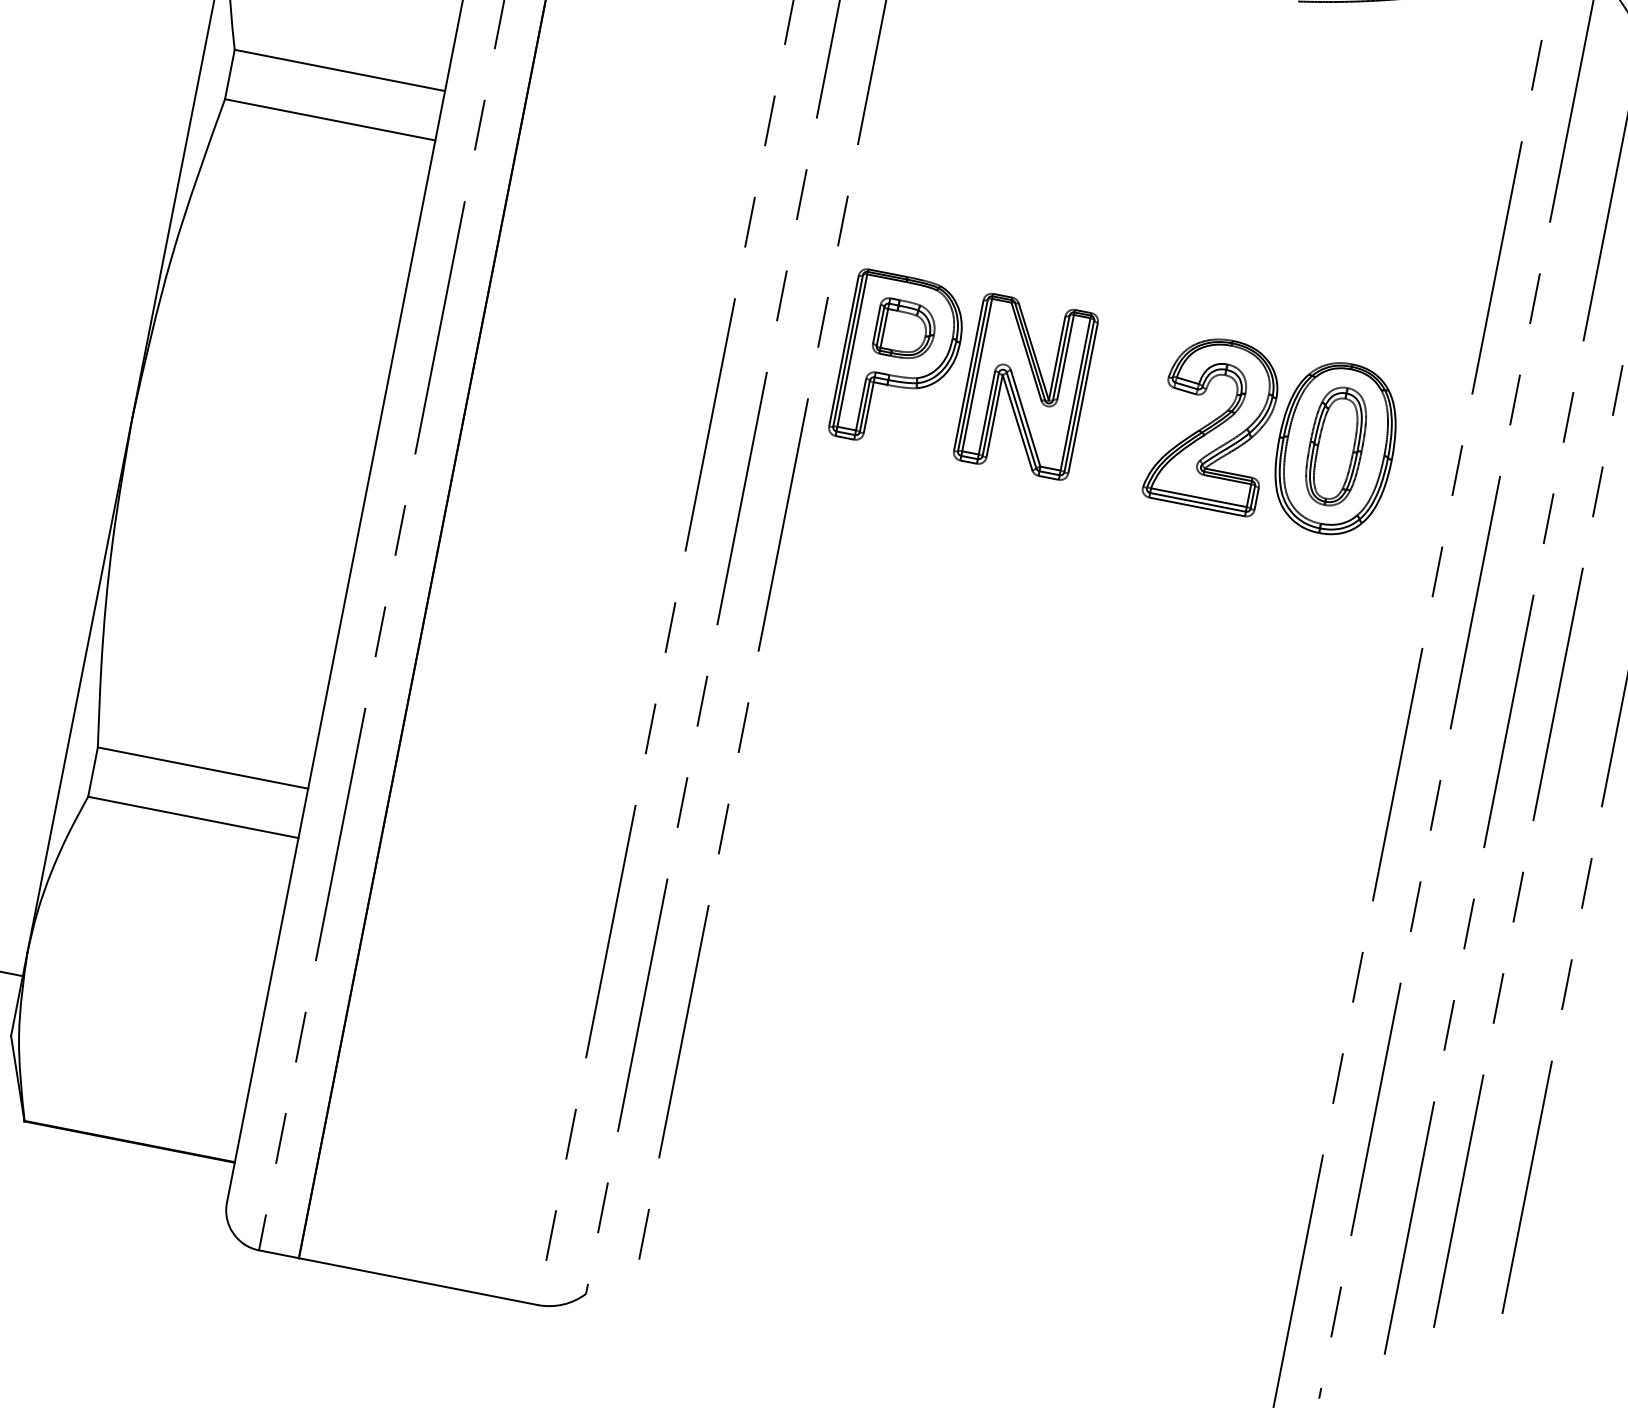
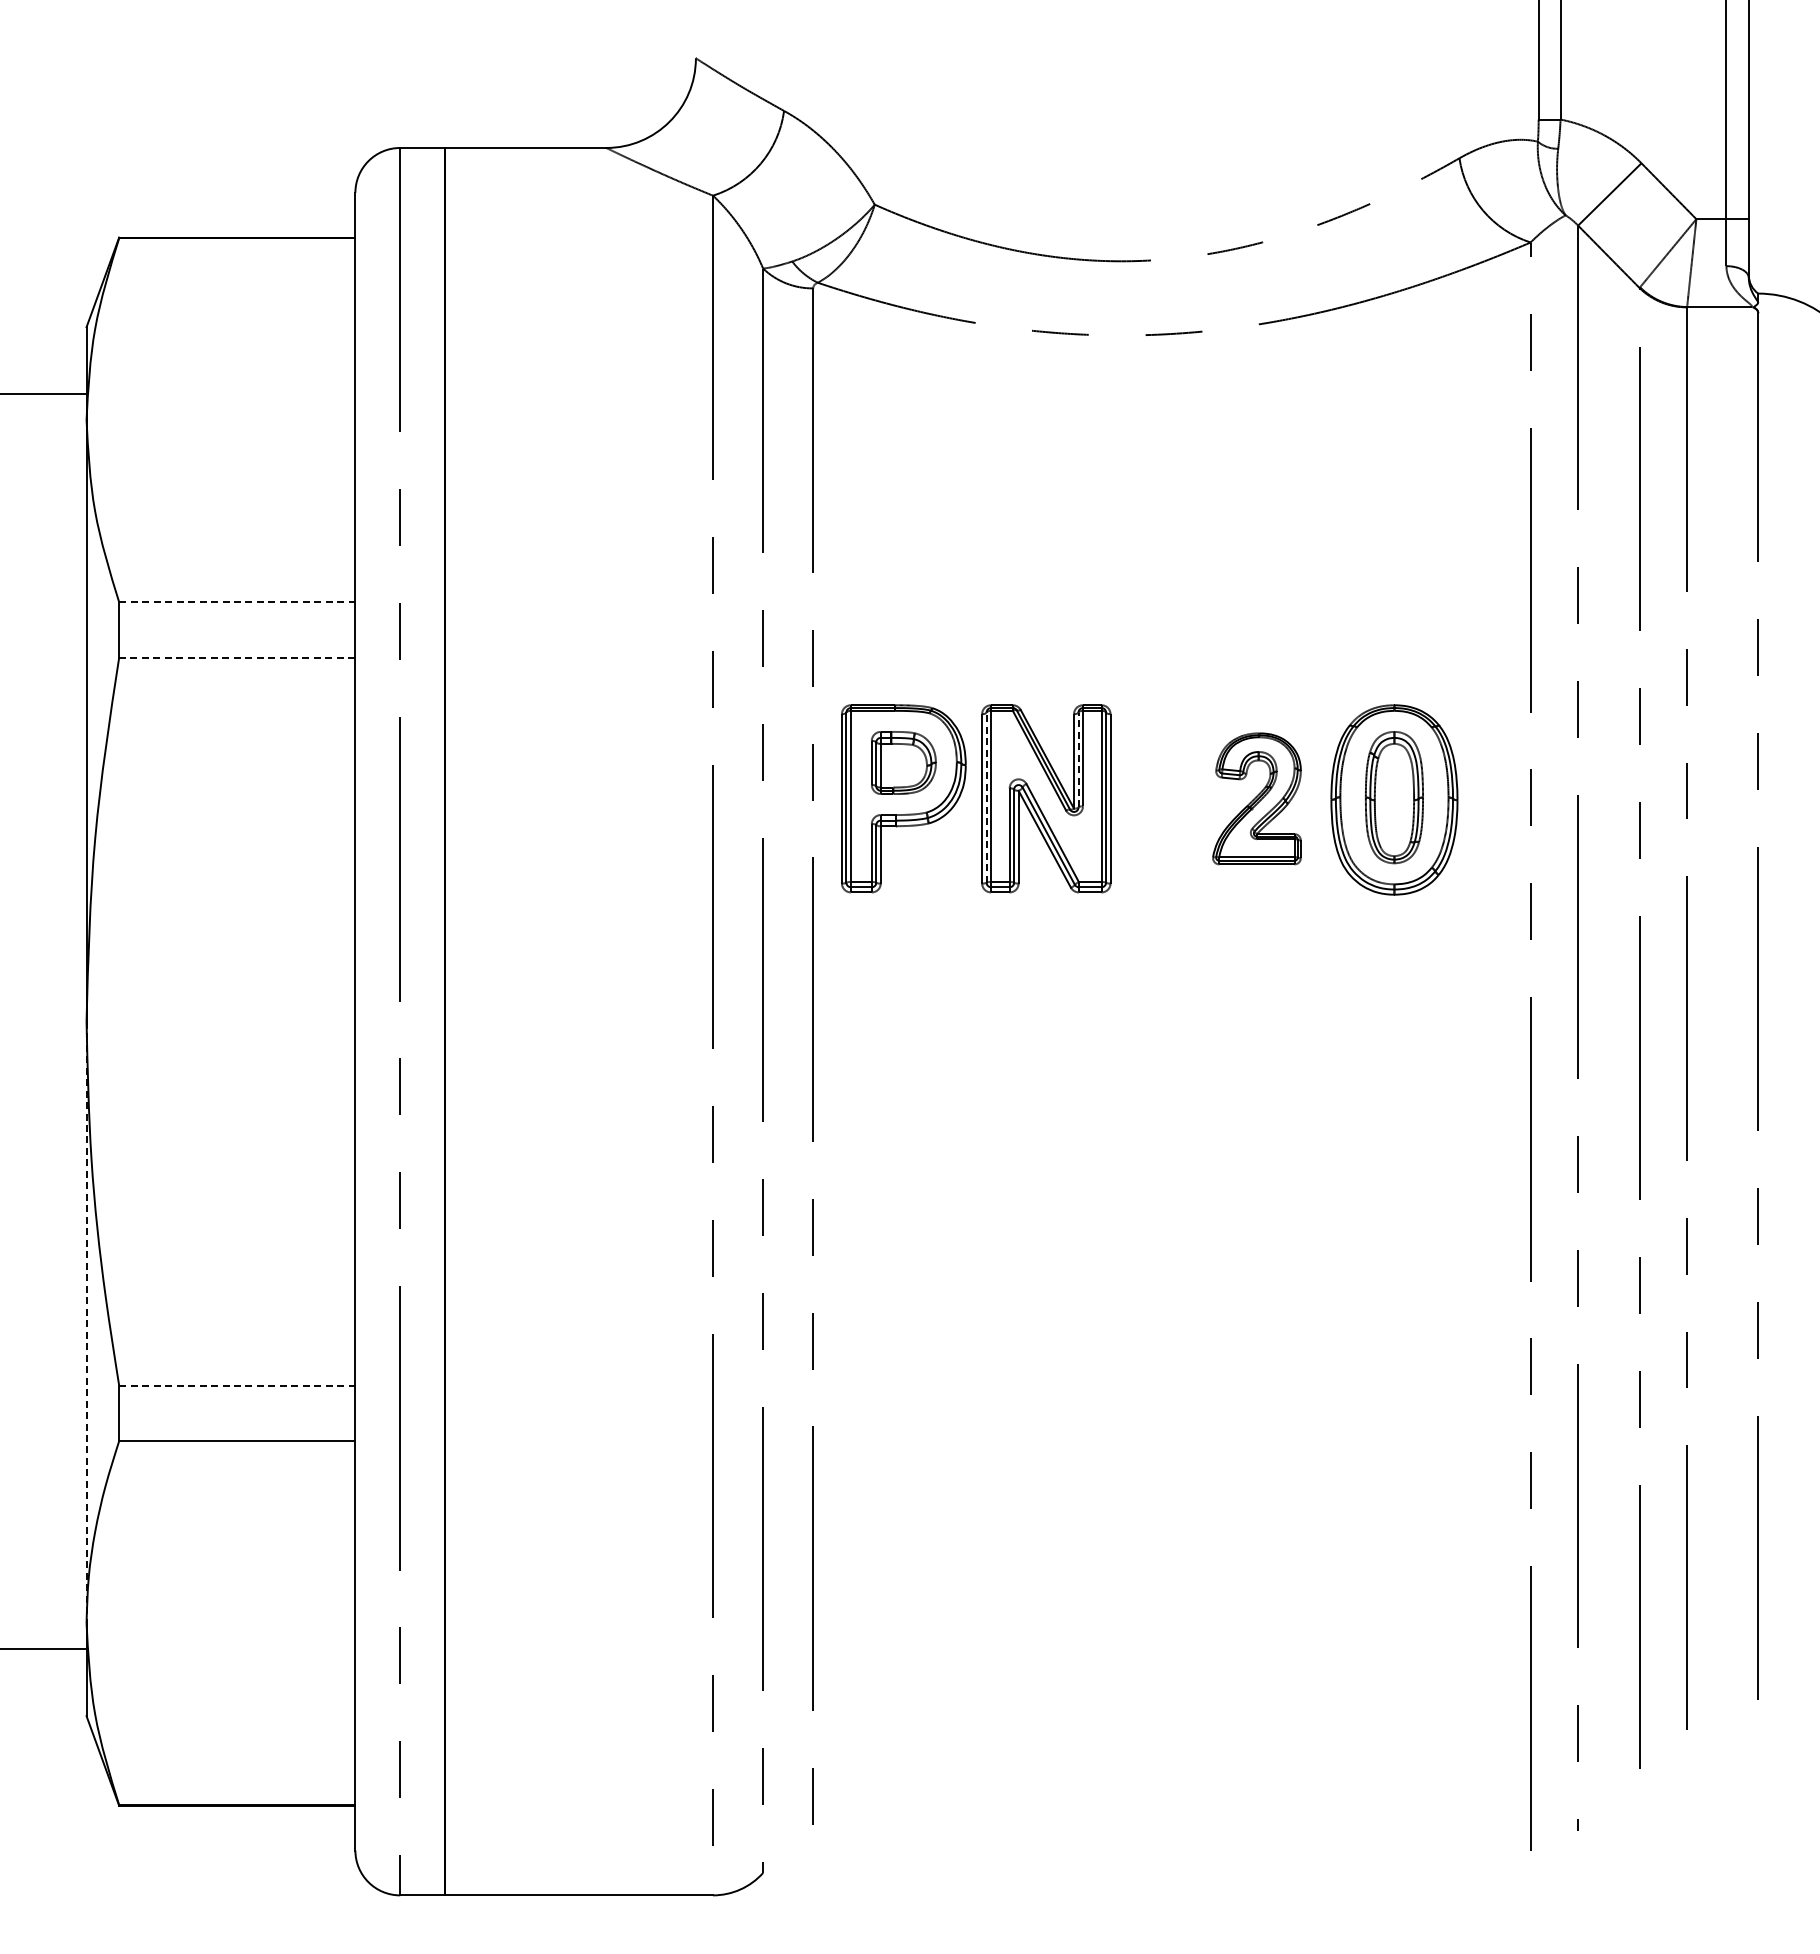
line: (340, 70) -> (237, 602), solid -> dashed
line: (329, 119) -> (236, 657), solid -> dashed
line: (1061, 357) -> (1078, 759), solid -> dashed
line: (972, 375) -> (986, 797), solid -> dashed
part: (1213, 423) -> (1256, 798), size x0.7
line: (79, 685) -> (86, 1322), solid -> dashed
line: (203, 767) -> (237, 1385), solid -> dashed

